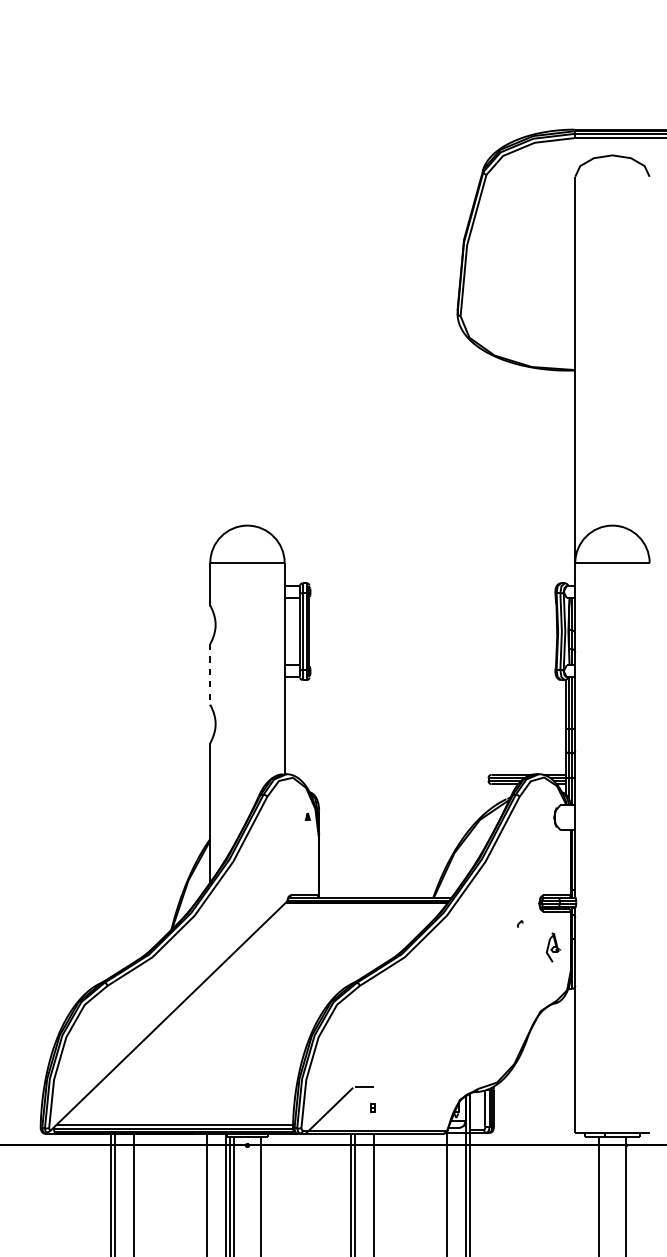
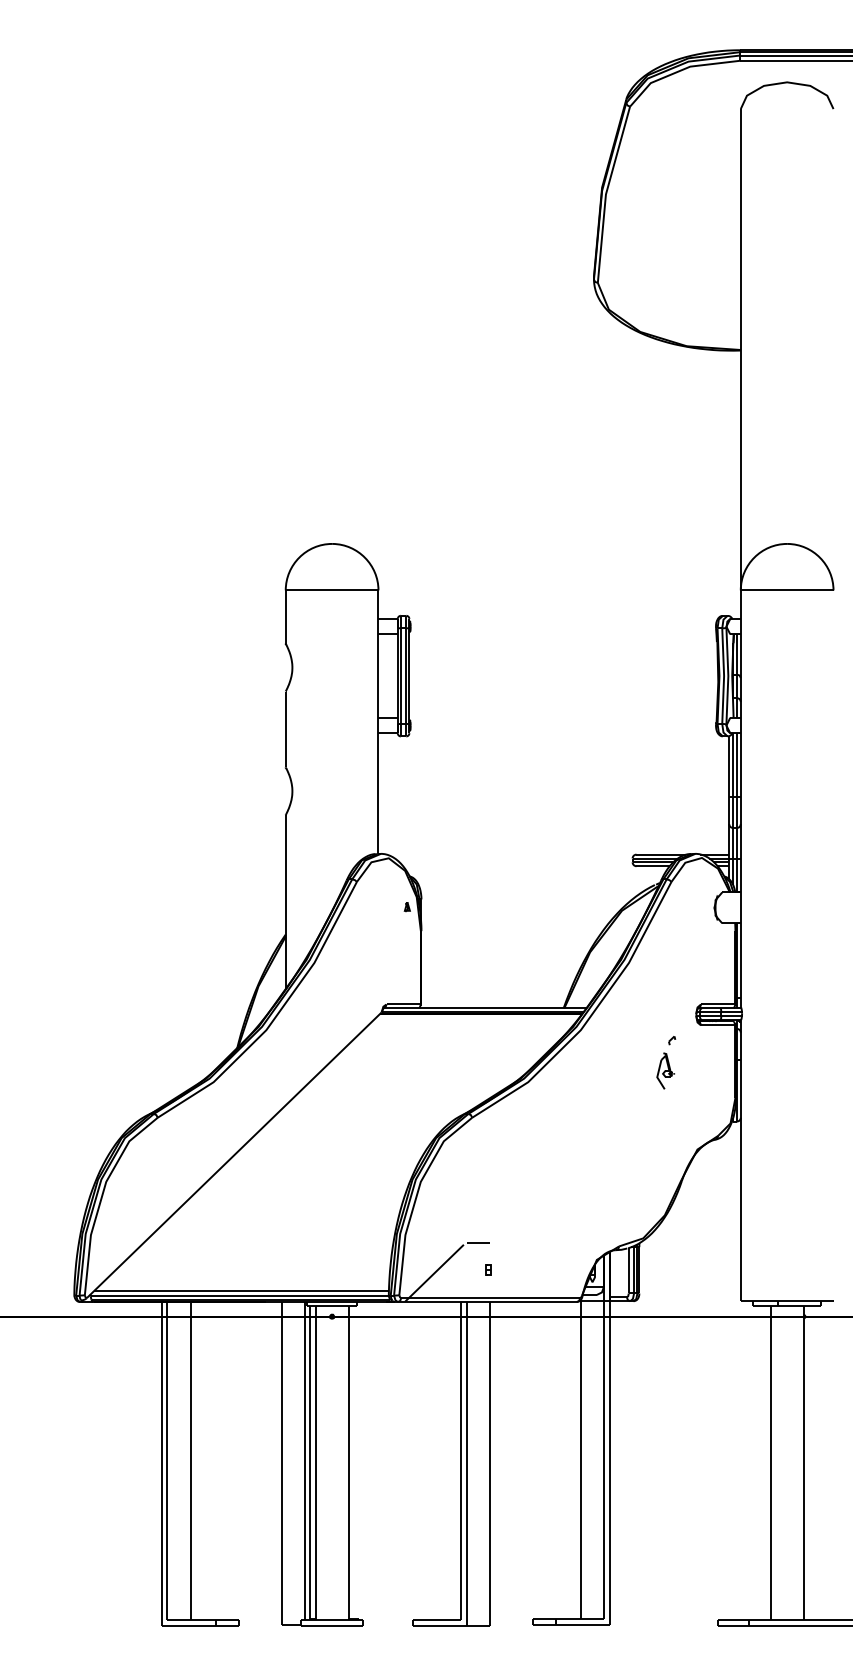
line: (210, 674) -> (285, 729), dashed -> solid
part: (553, 947) -> (665, 1070), moved

